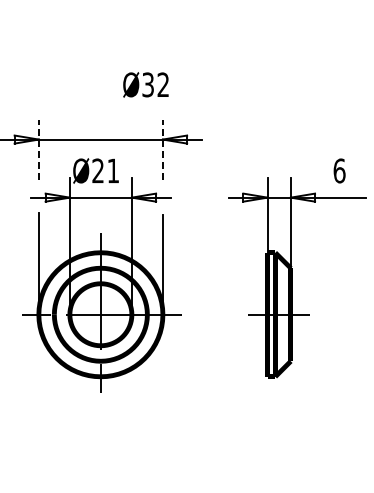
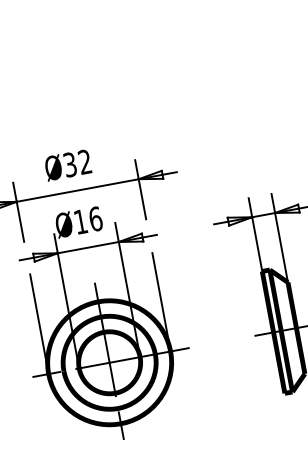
text: (145, 84) -> (67, 164), moved
line: (38, 149) -> (18, 211), dashed -> solid
line: (162, 149) -> (140, 189), dashed -> solid
text: (105, 170) -> (87, 220), Ø21 -> Ø16

